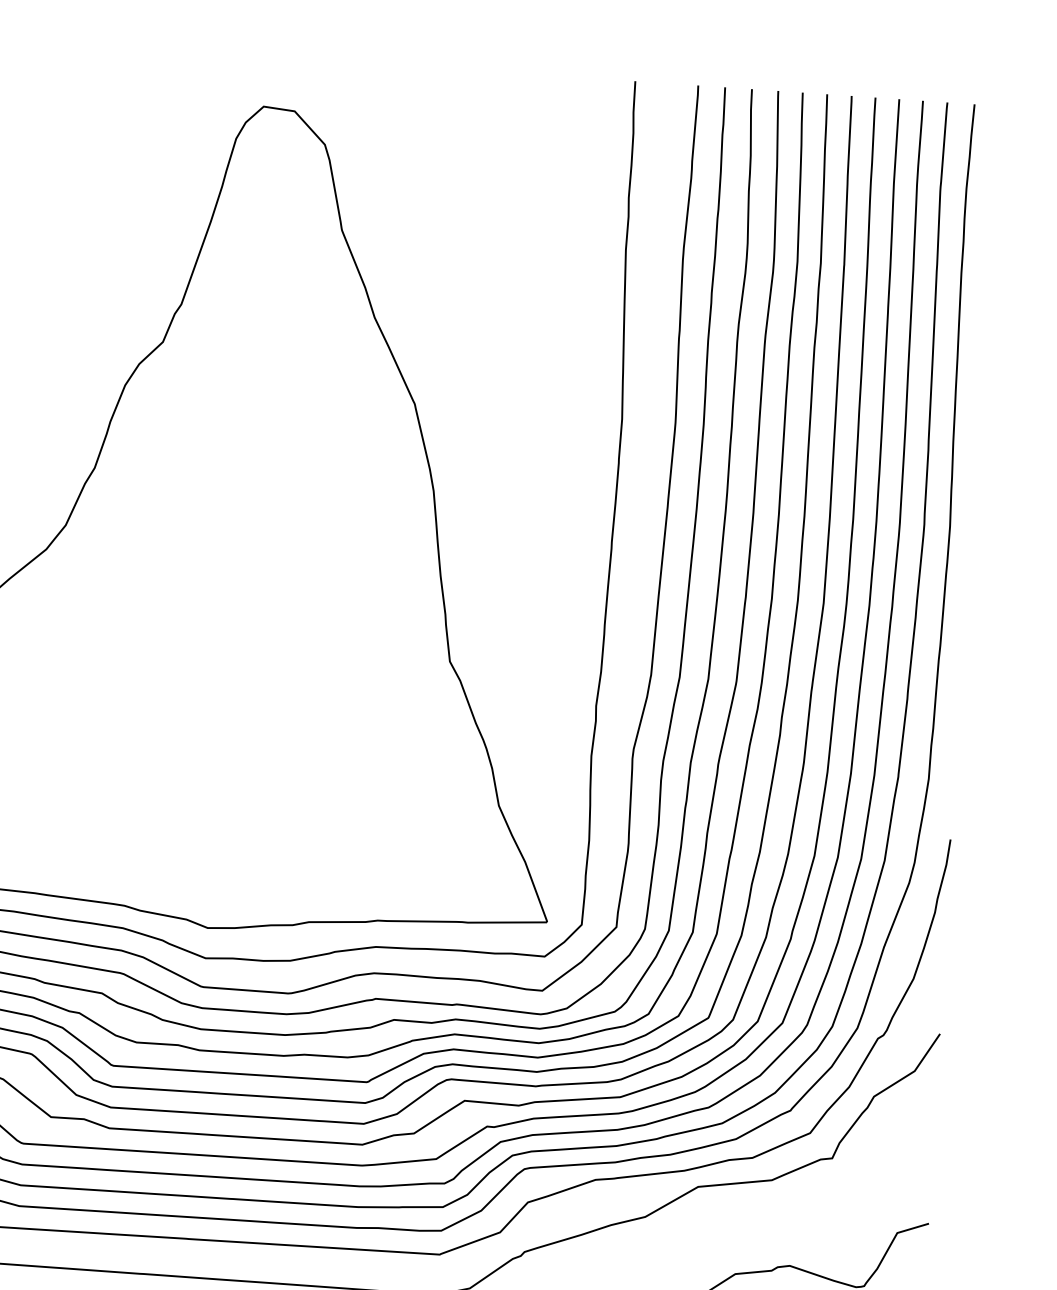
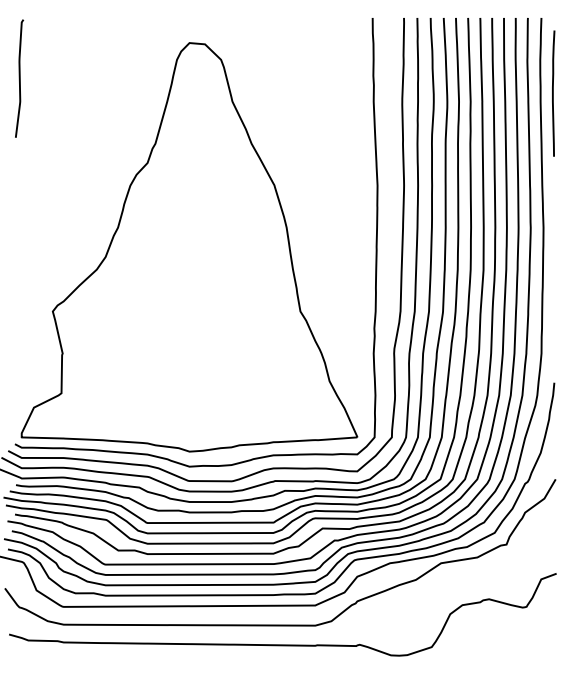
line: (988, 257) -> (553, 93), added

